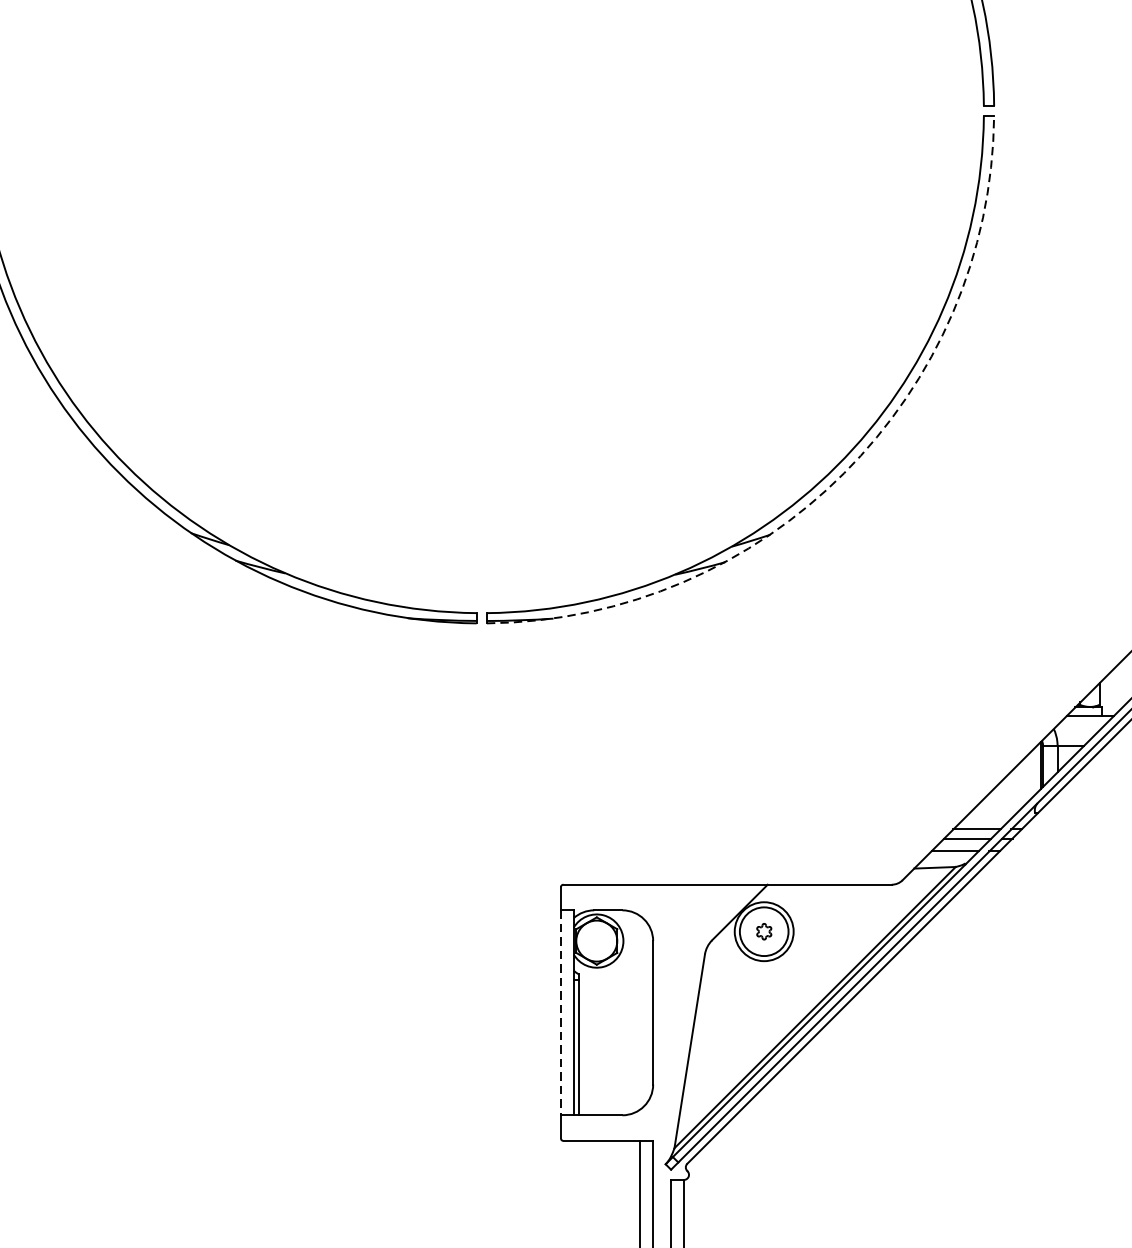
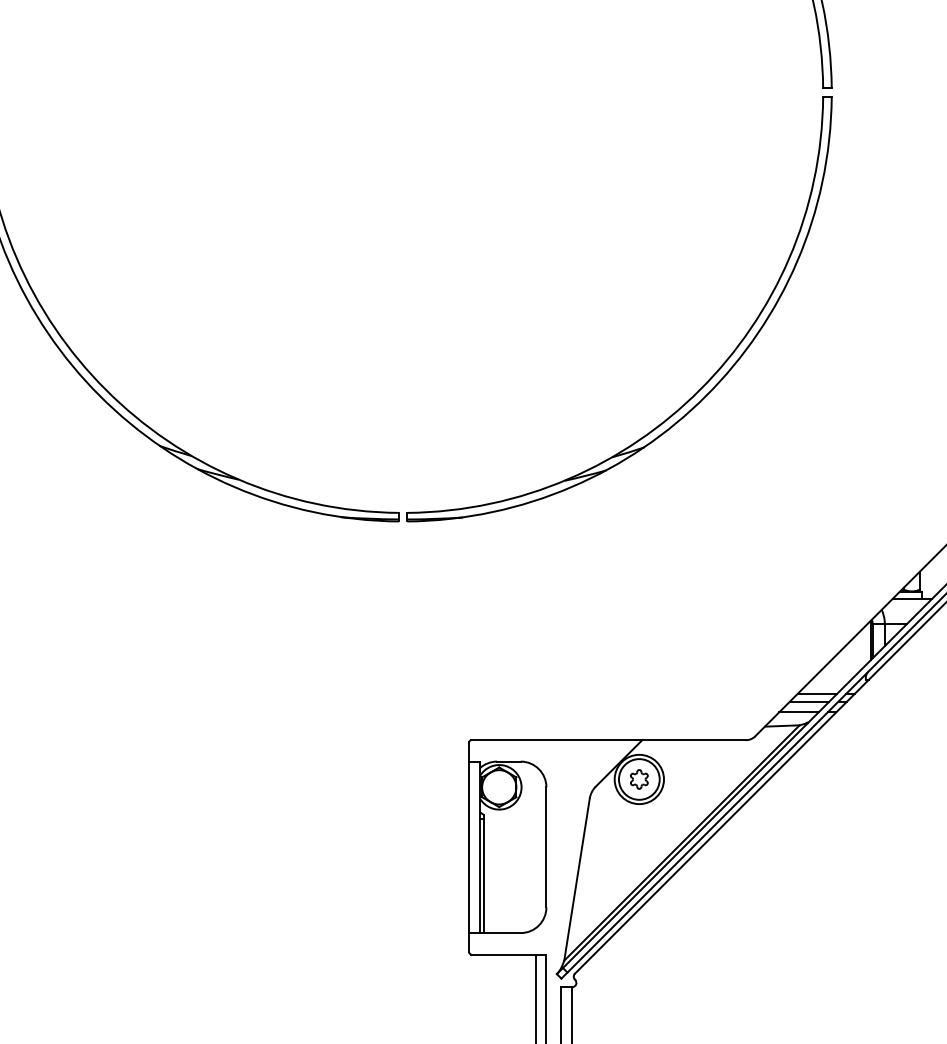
arc: (844, 472) -> (706, 395), dashed -> solid
part: (764, 931) -> (639, 779), size x1.43
line: (561, 1013) -> (469, 847), dashed -> solid

